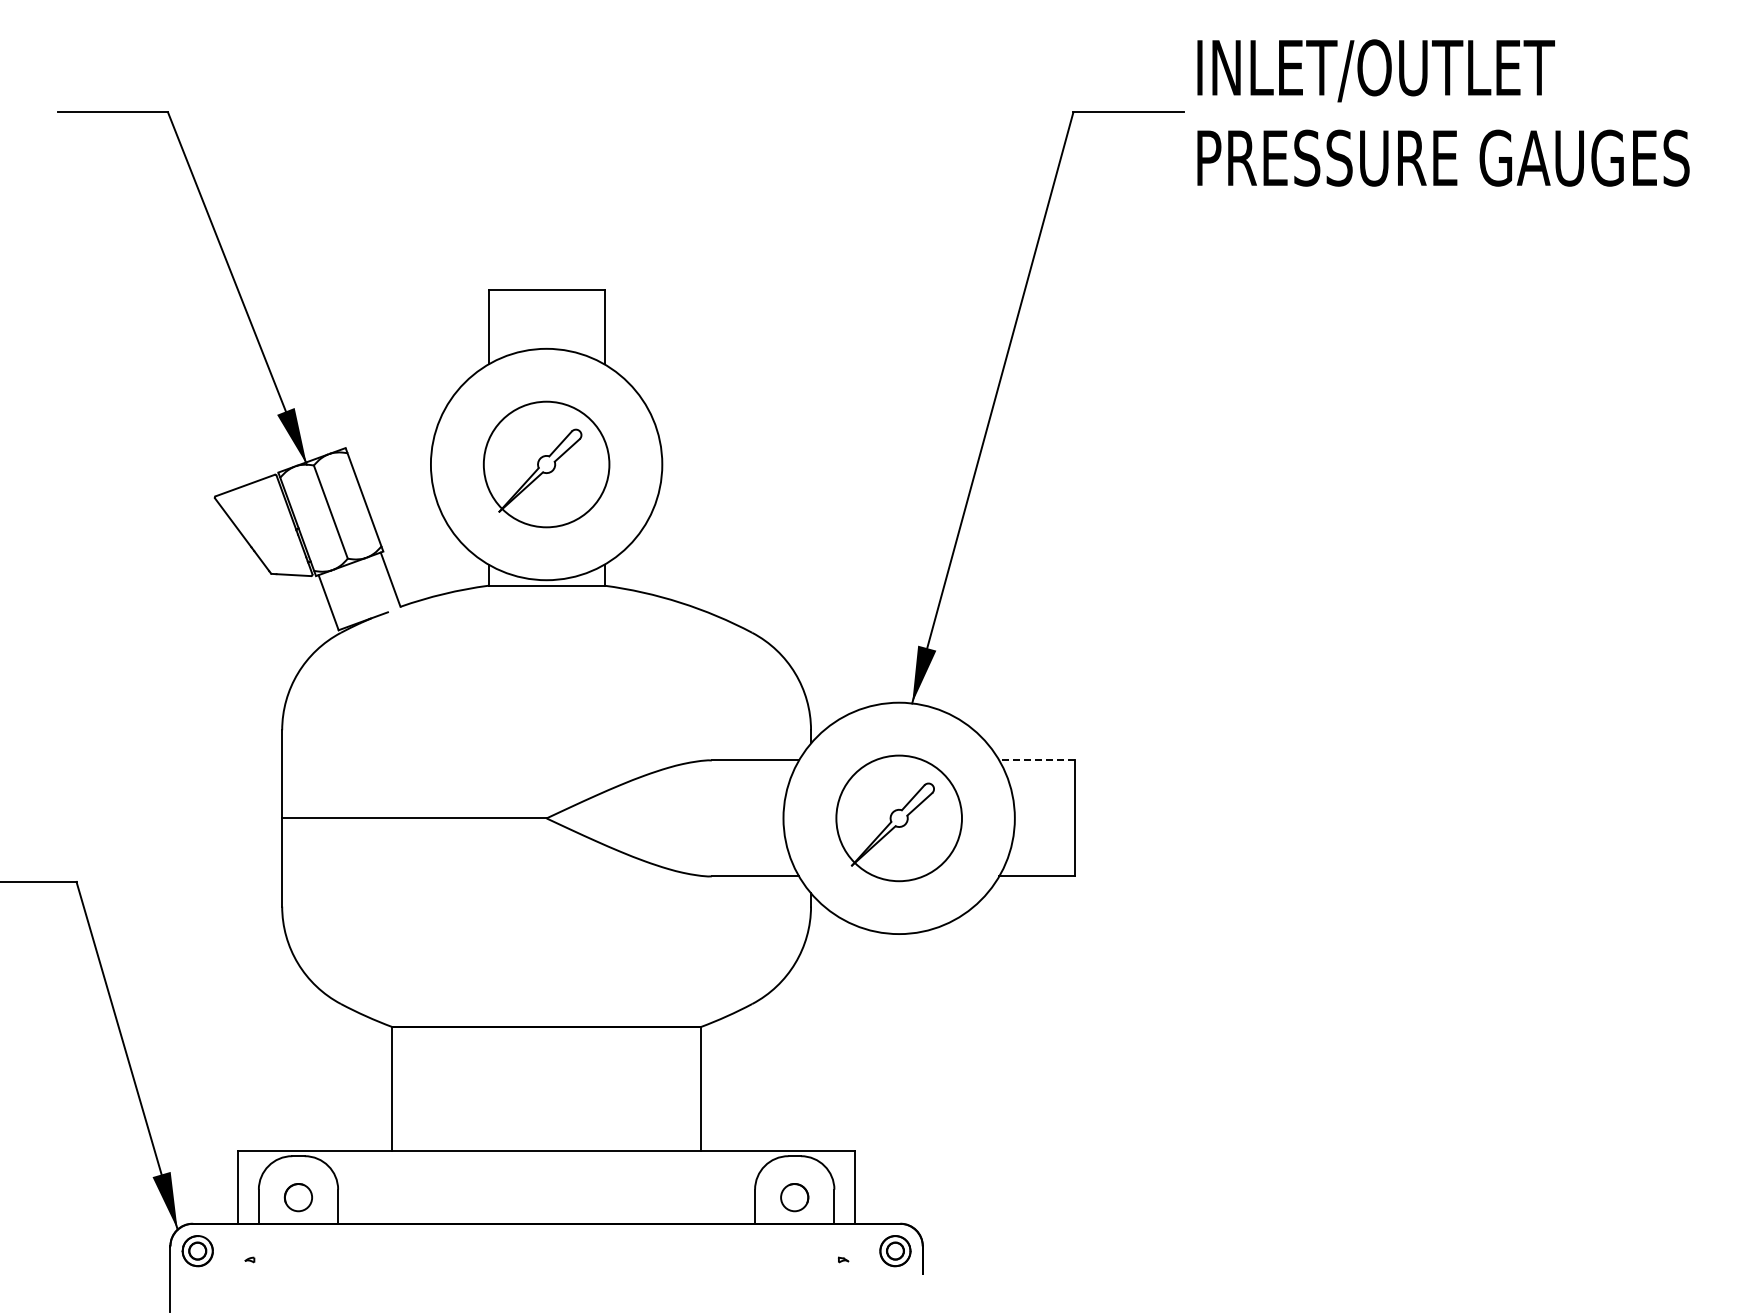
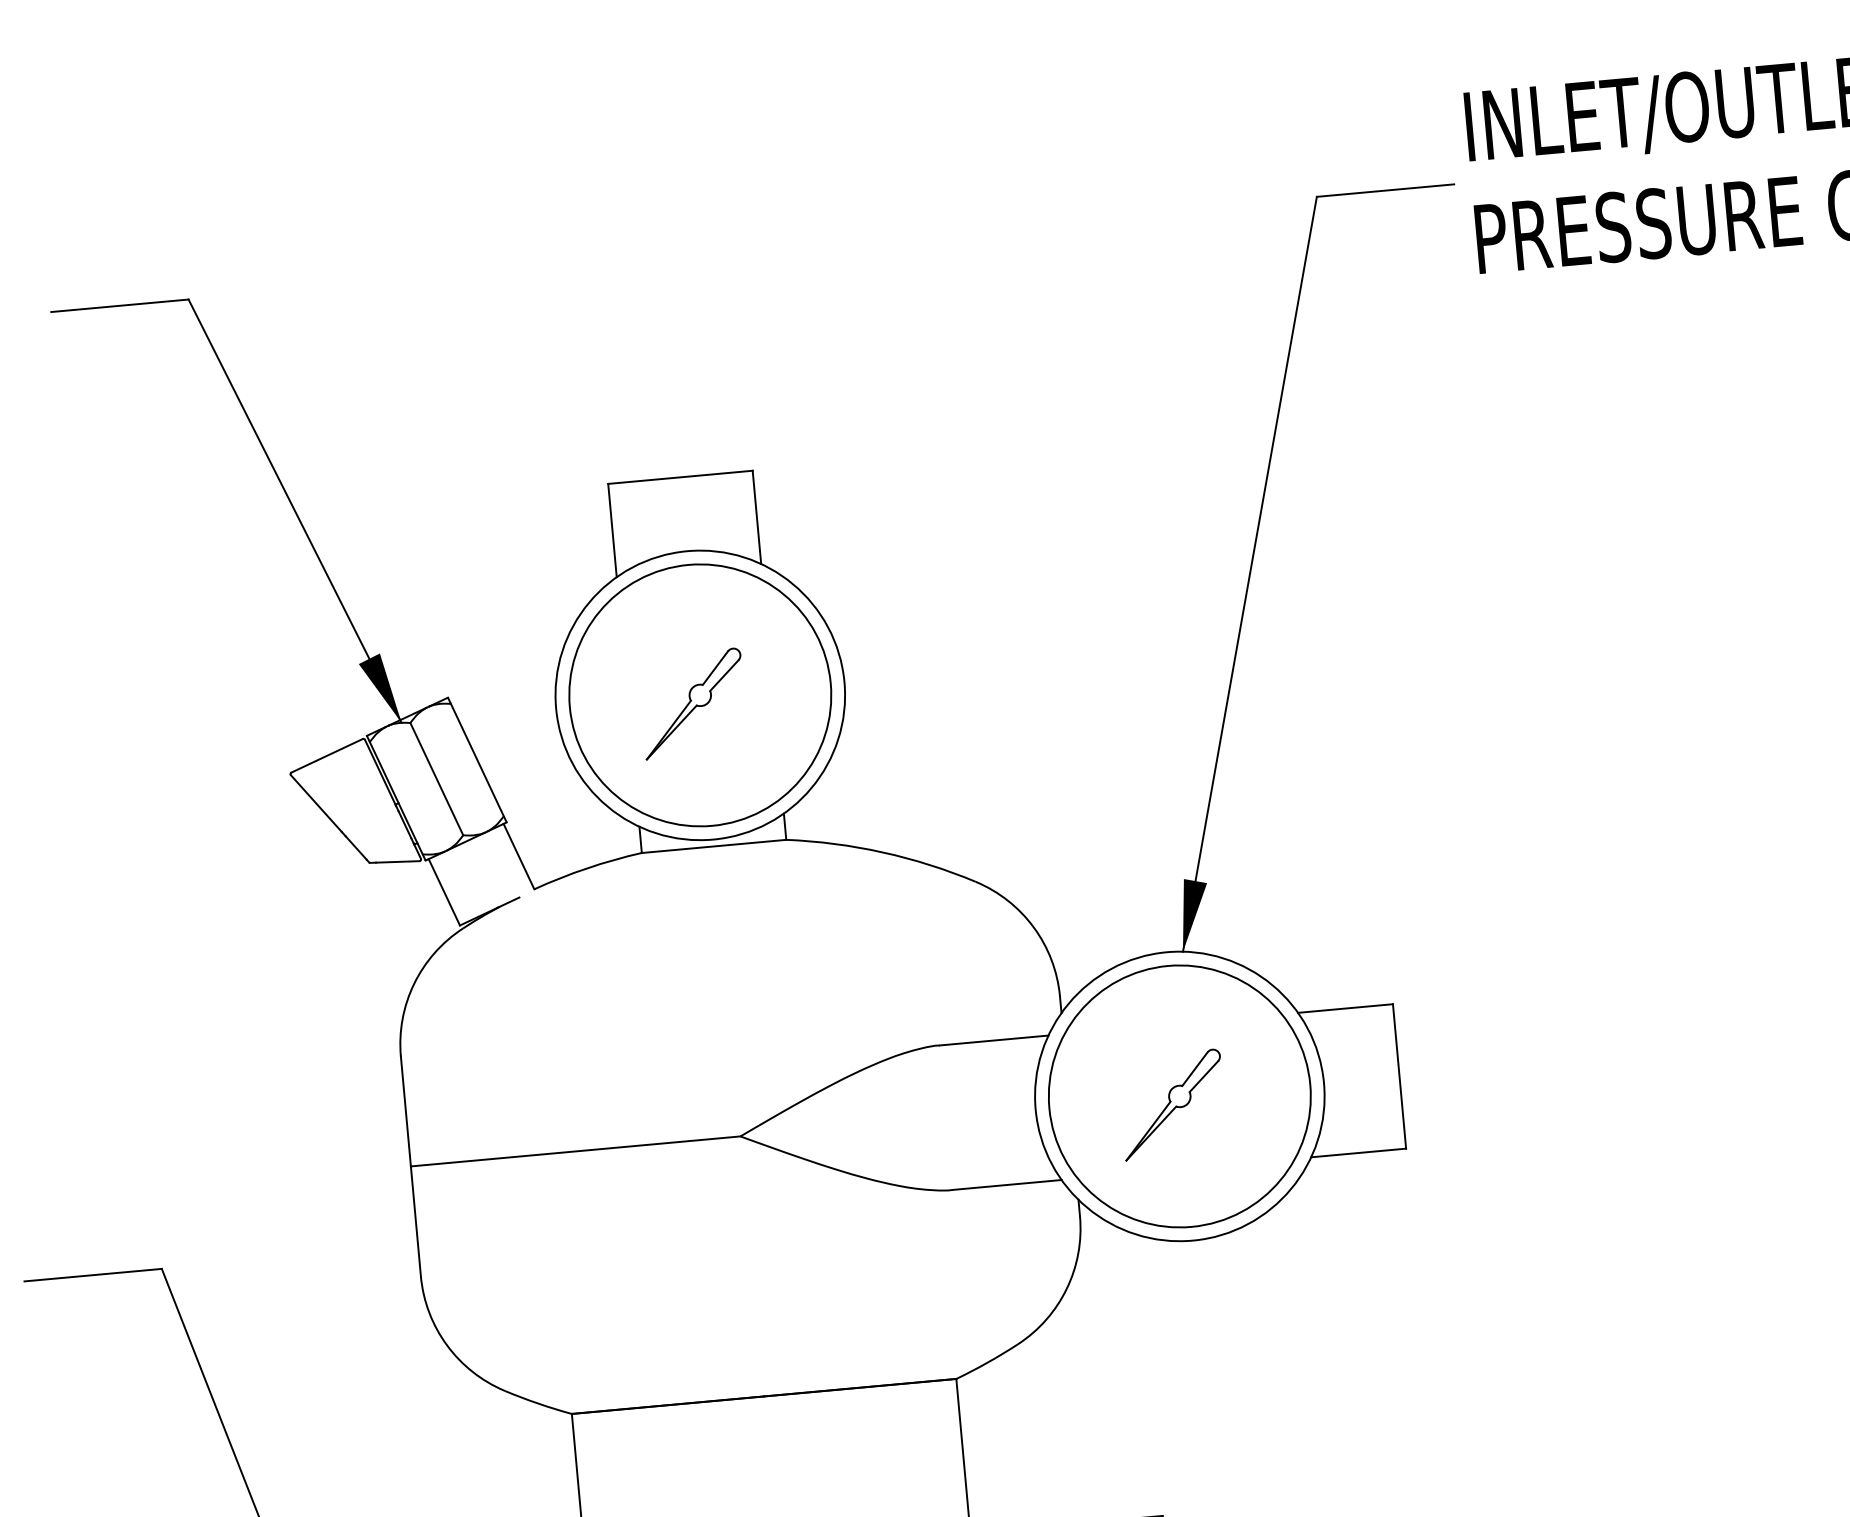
circle: (546, 464) -> (700, 695), size x1.67
line: (1036, 760) -> (1344, 1008), dashed -> solid
circle: (898, 818) -> (1178, 1096), size x1.67

